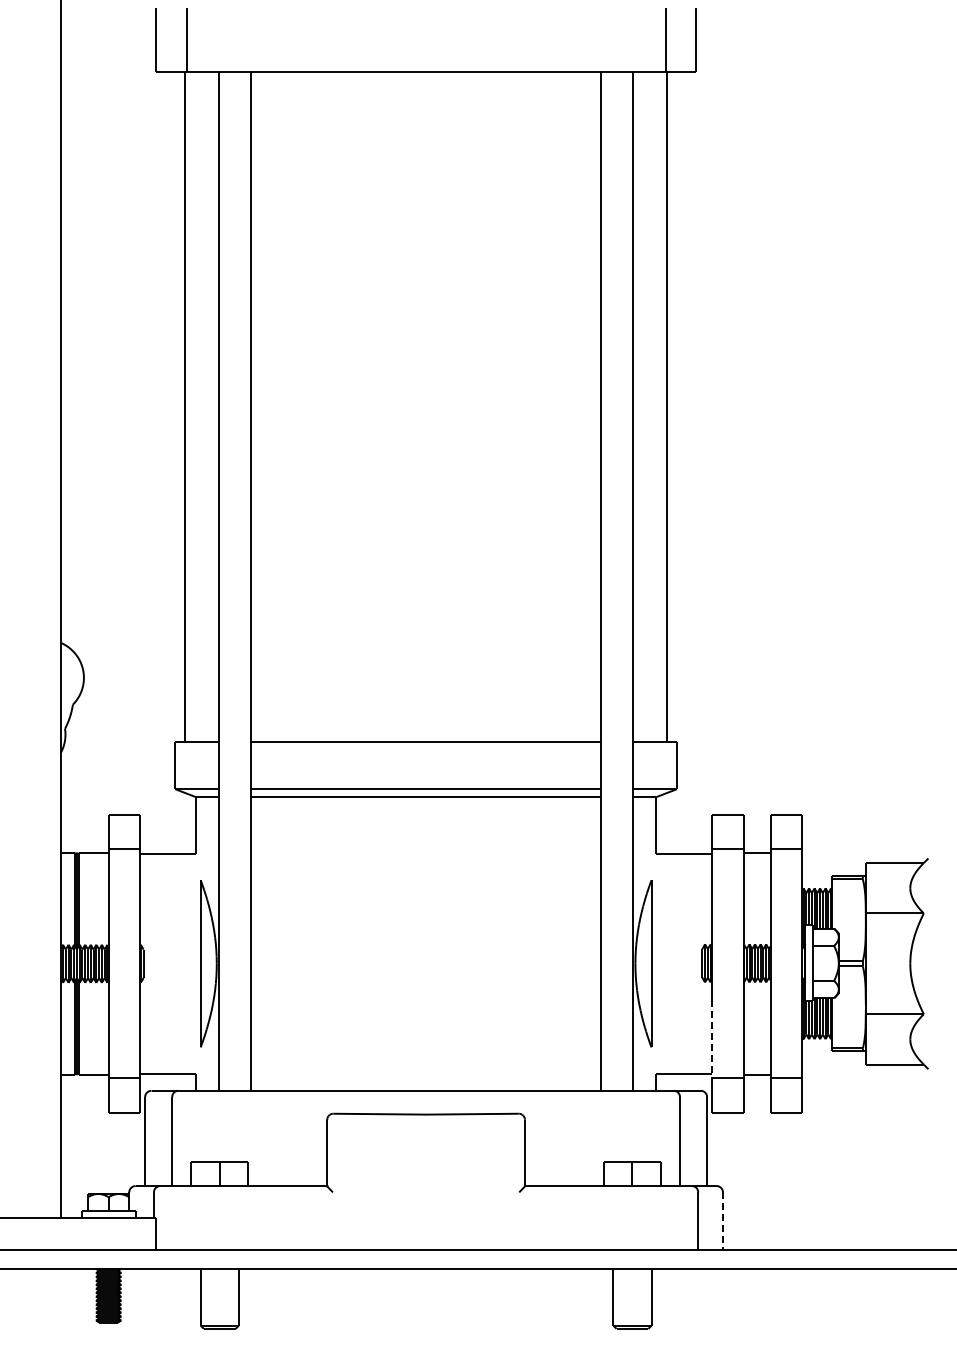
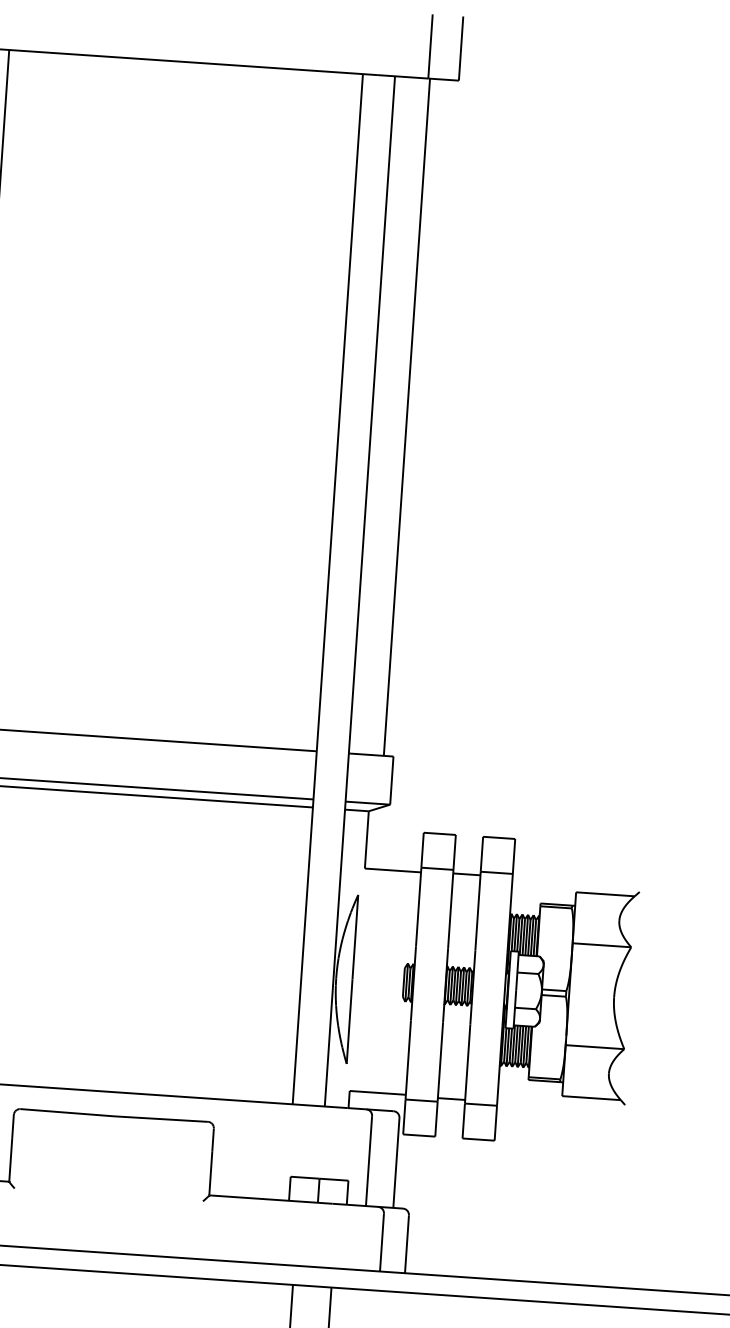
line: (711, 1039) -> (407, 1060), dashed -> solid
line: (722, 1220) -> (406, 1243), dashed -> solid

